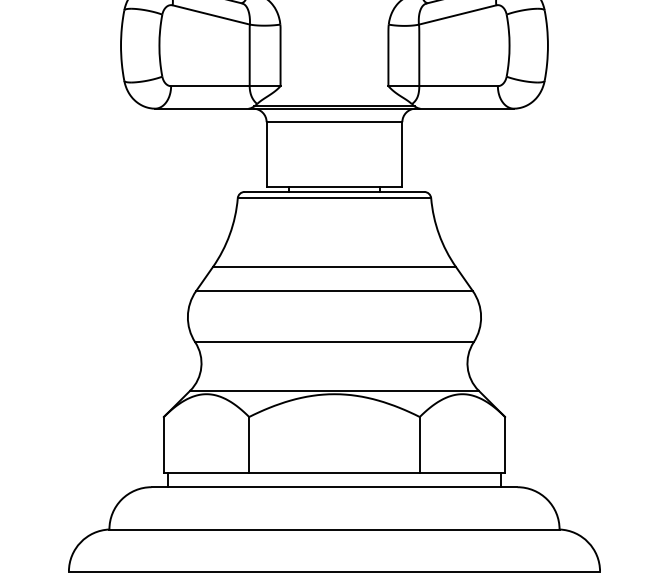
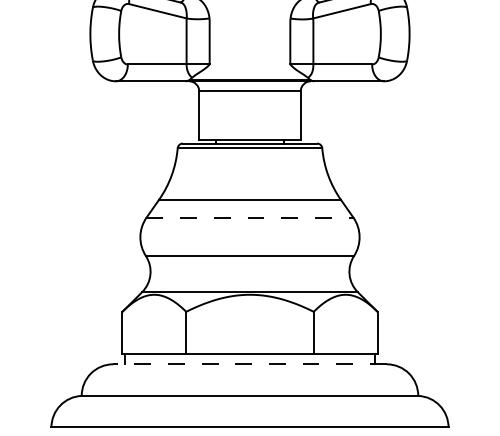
line: (335, 290) -> (250, 217), solid -> dashed
line: (335, 487) -> (250, 364), solid -> dashed

